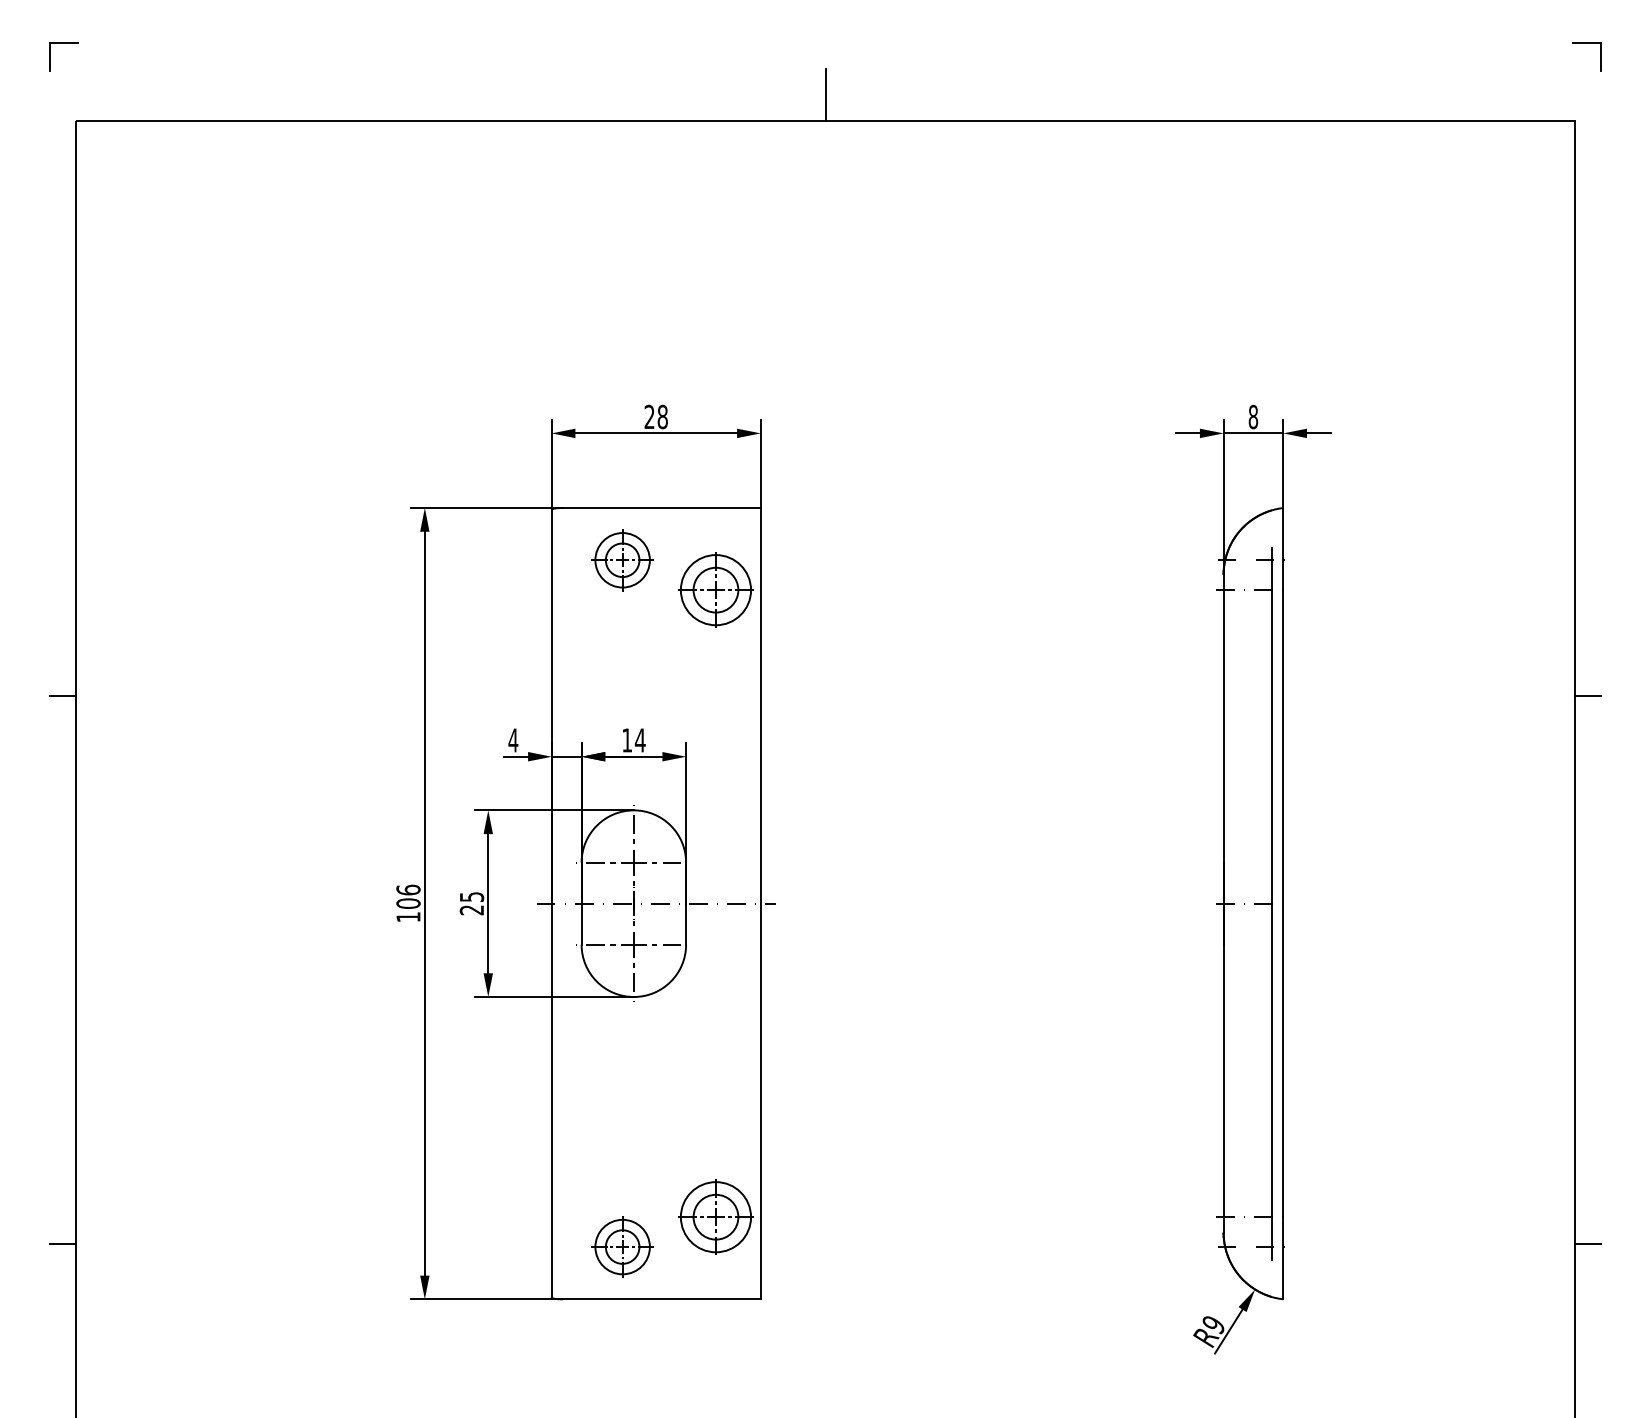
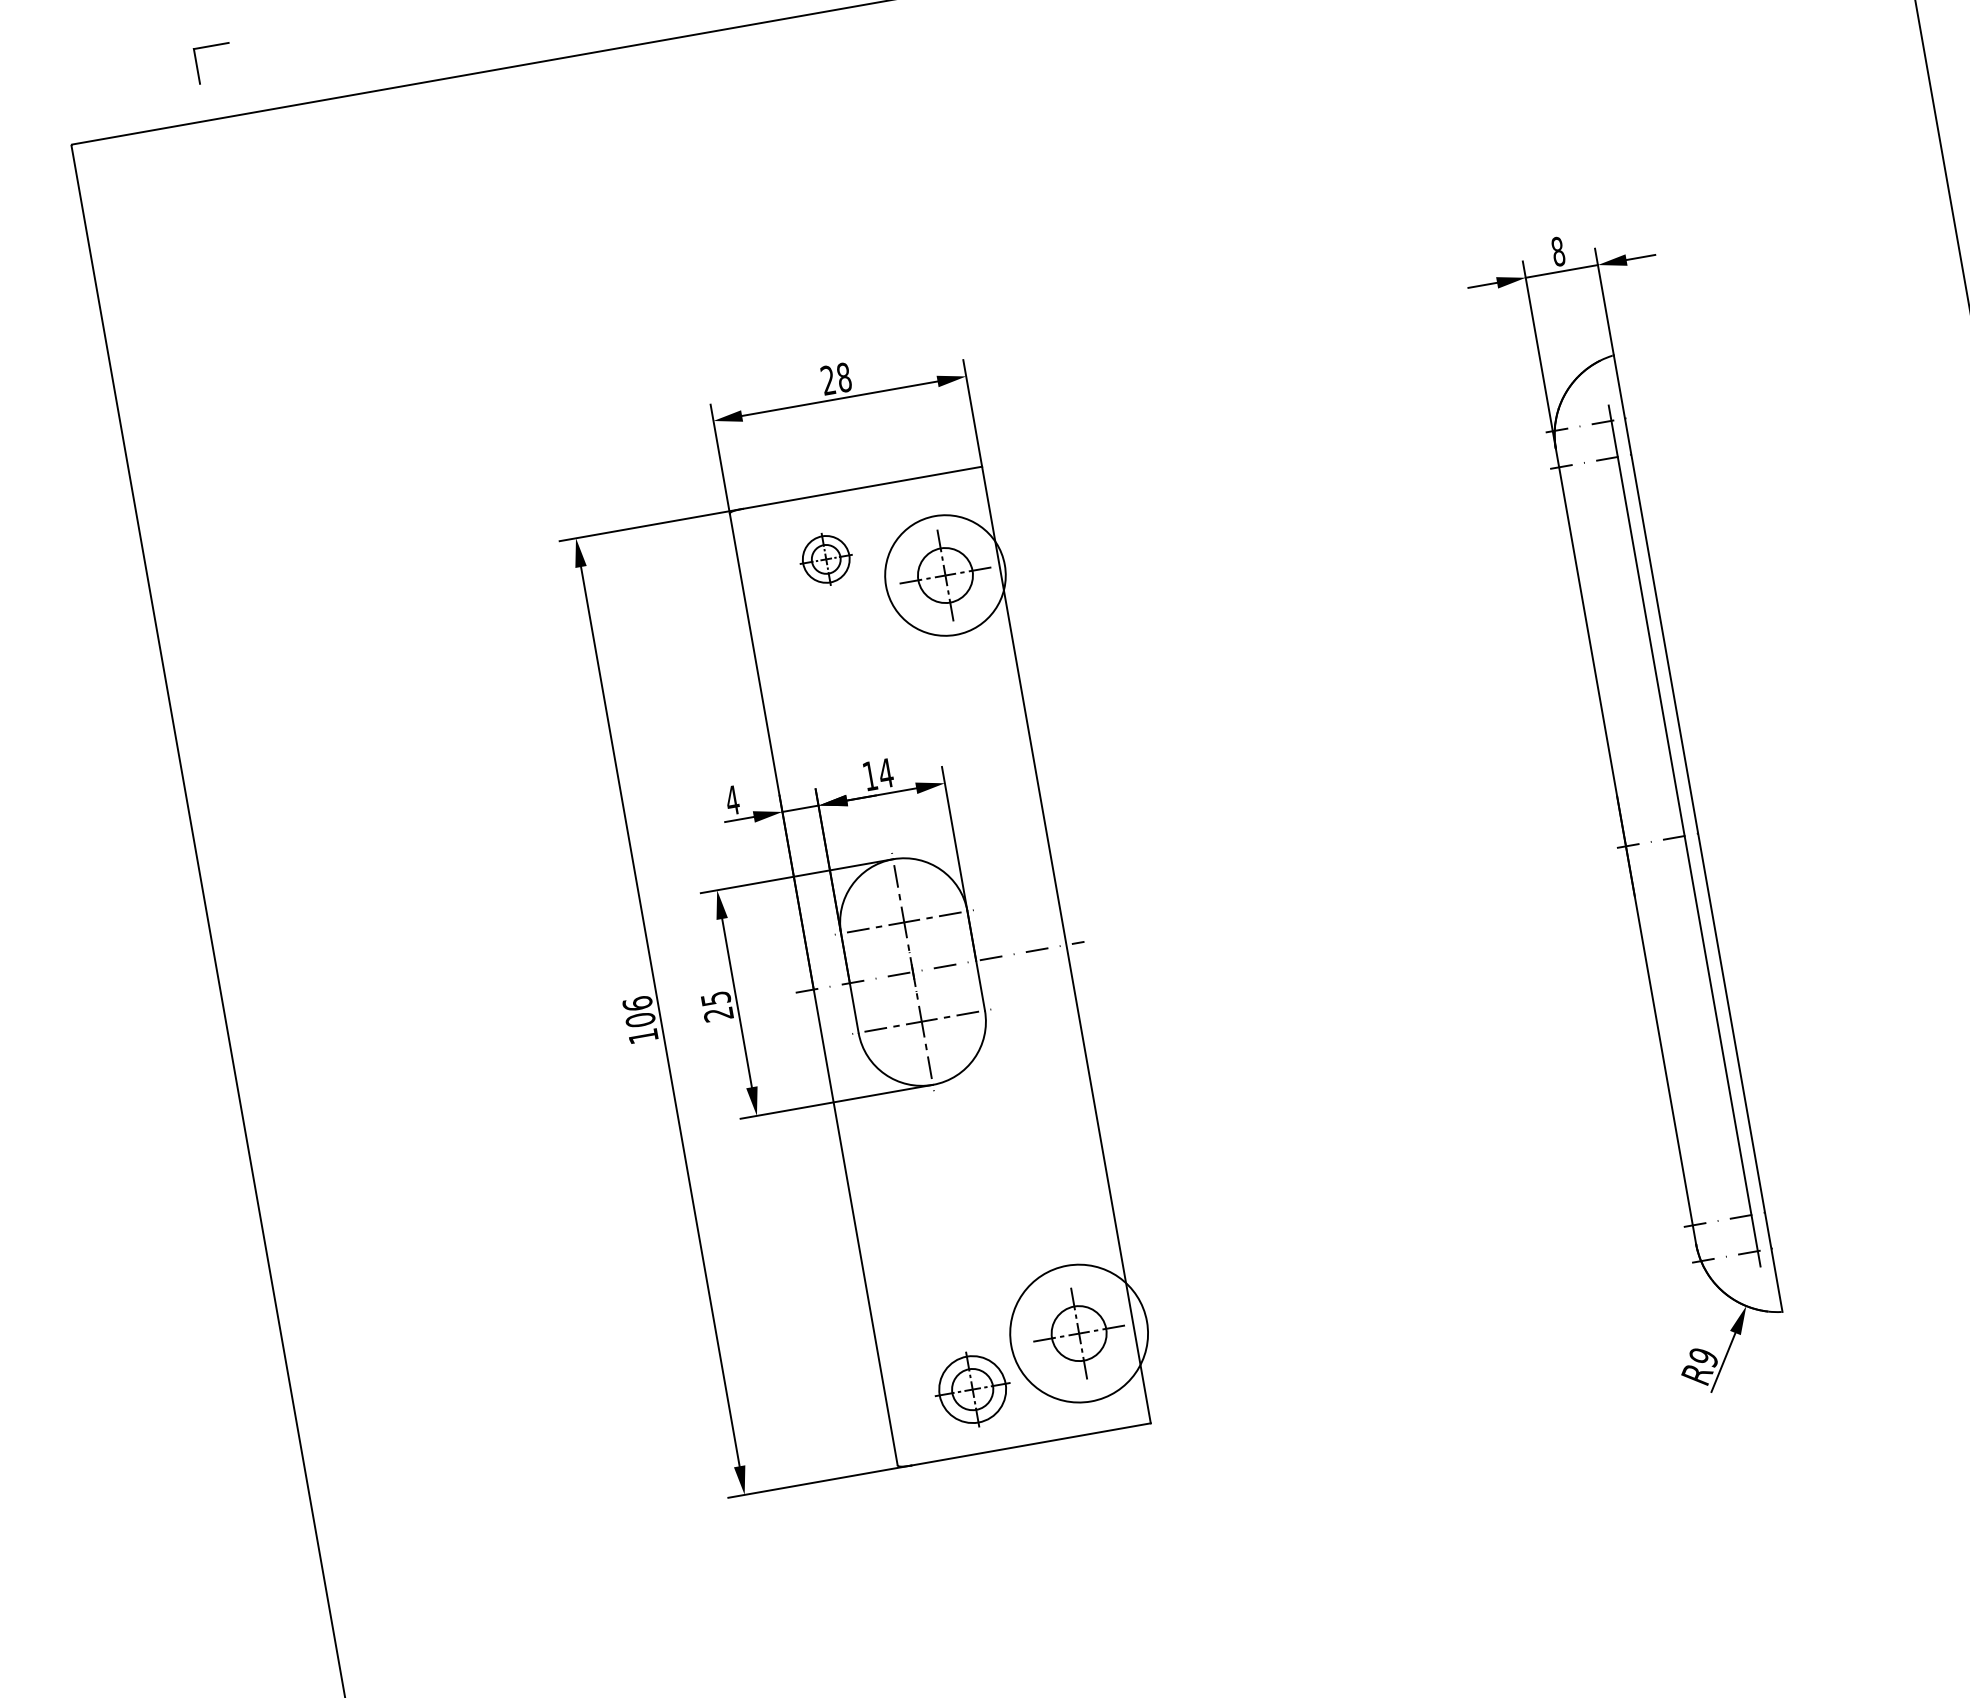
part: (63, 43) -> (211, 47), moved
part: (622, 560) -> (826, 559), size x0.7
circle: (715, 590) -> (944, 576), size x1.4
line: (62, 695) -> (177, 842), removed
circle: (715, 1217) -> (1078, 1334), size x1.6
line: (62, 1244) -> (294, 1505), removed

